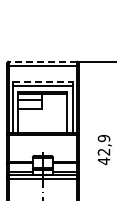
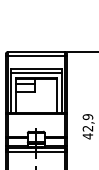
line: (42, 61) -> (35, 52), dashed -> solid
line: (43, 81) -> (36, 68), dashed -> solid

